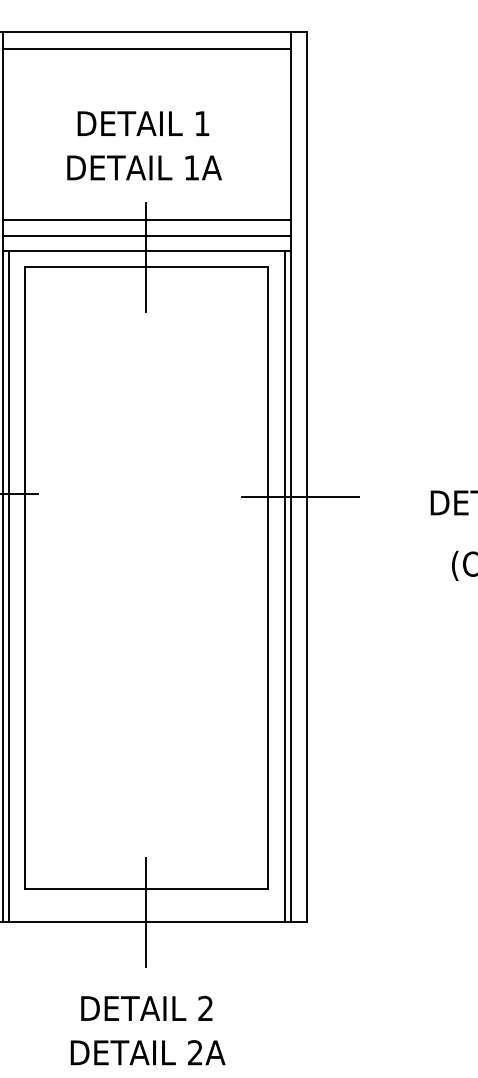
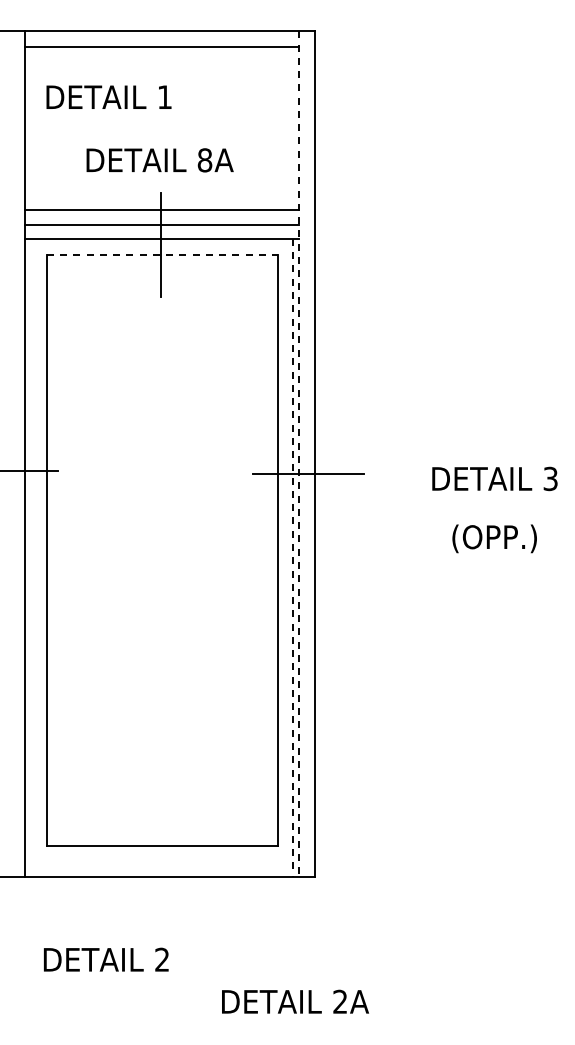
text: (142, 122) -> (108, 96), moved
text: (191, 168) -> (204, 160), 1A -> 8A
line: (147, 266) -> (162, 254), solid -> dashed
line: (291, 477) -> (299, 454), solid -> dashed
line: (9, 585) -> (31, 557), removed
line: (284, 586) -> (293, 558), solid -> dashed
line: (146, 912) -> (161, 868), removed
text: (147, 1008) -> (106, 959), moved
text: (148, 1052) -> (295, 1001), moved

